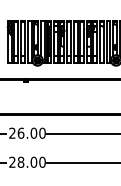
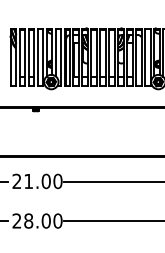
text: (20, 133) -> (28, 181), 26.00 -> 21.00

